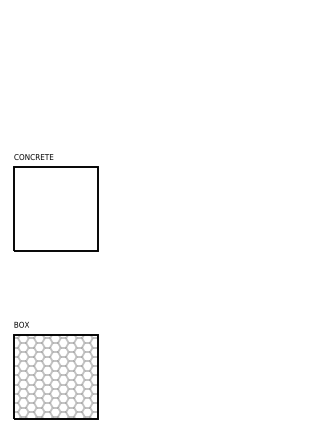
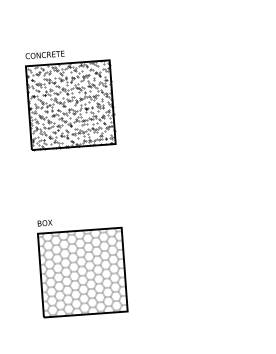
hatch: (55, 208) -> (70, 104), added

